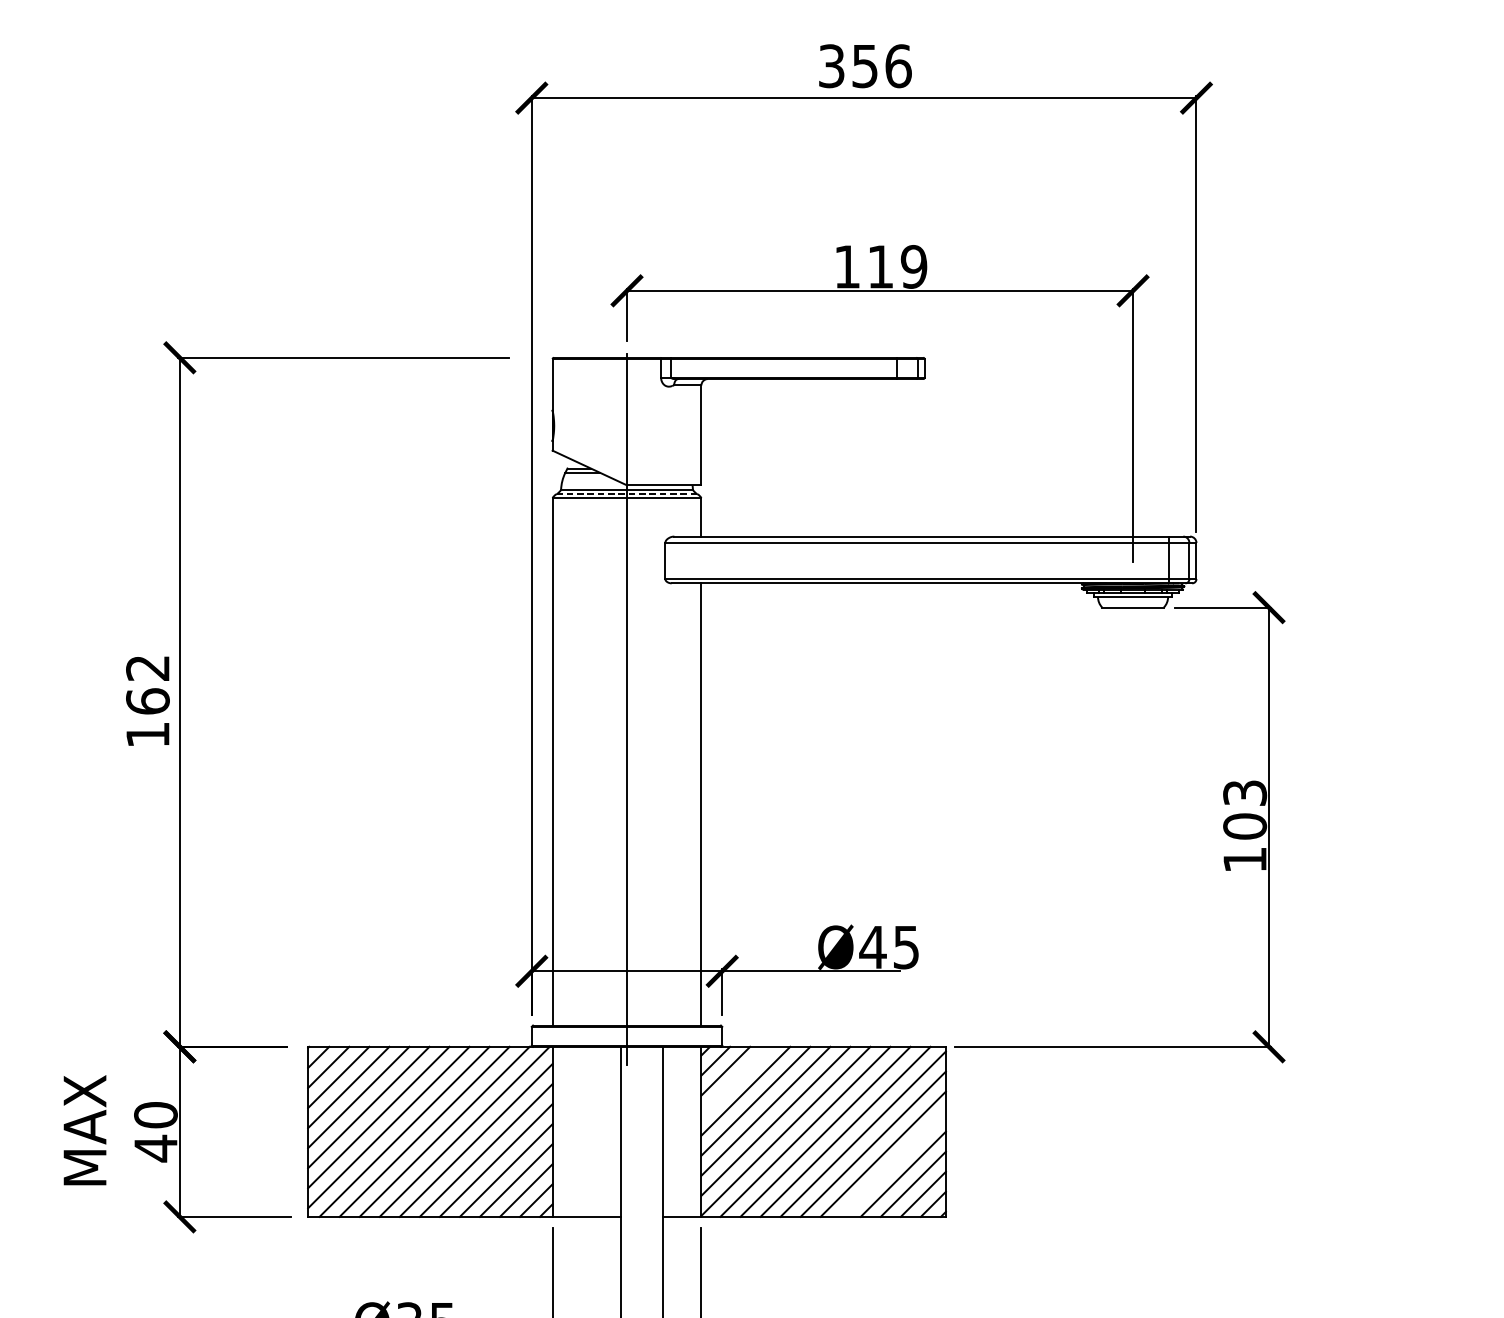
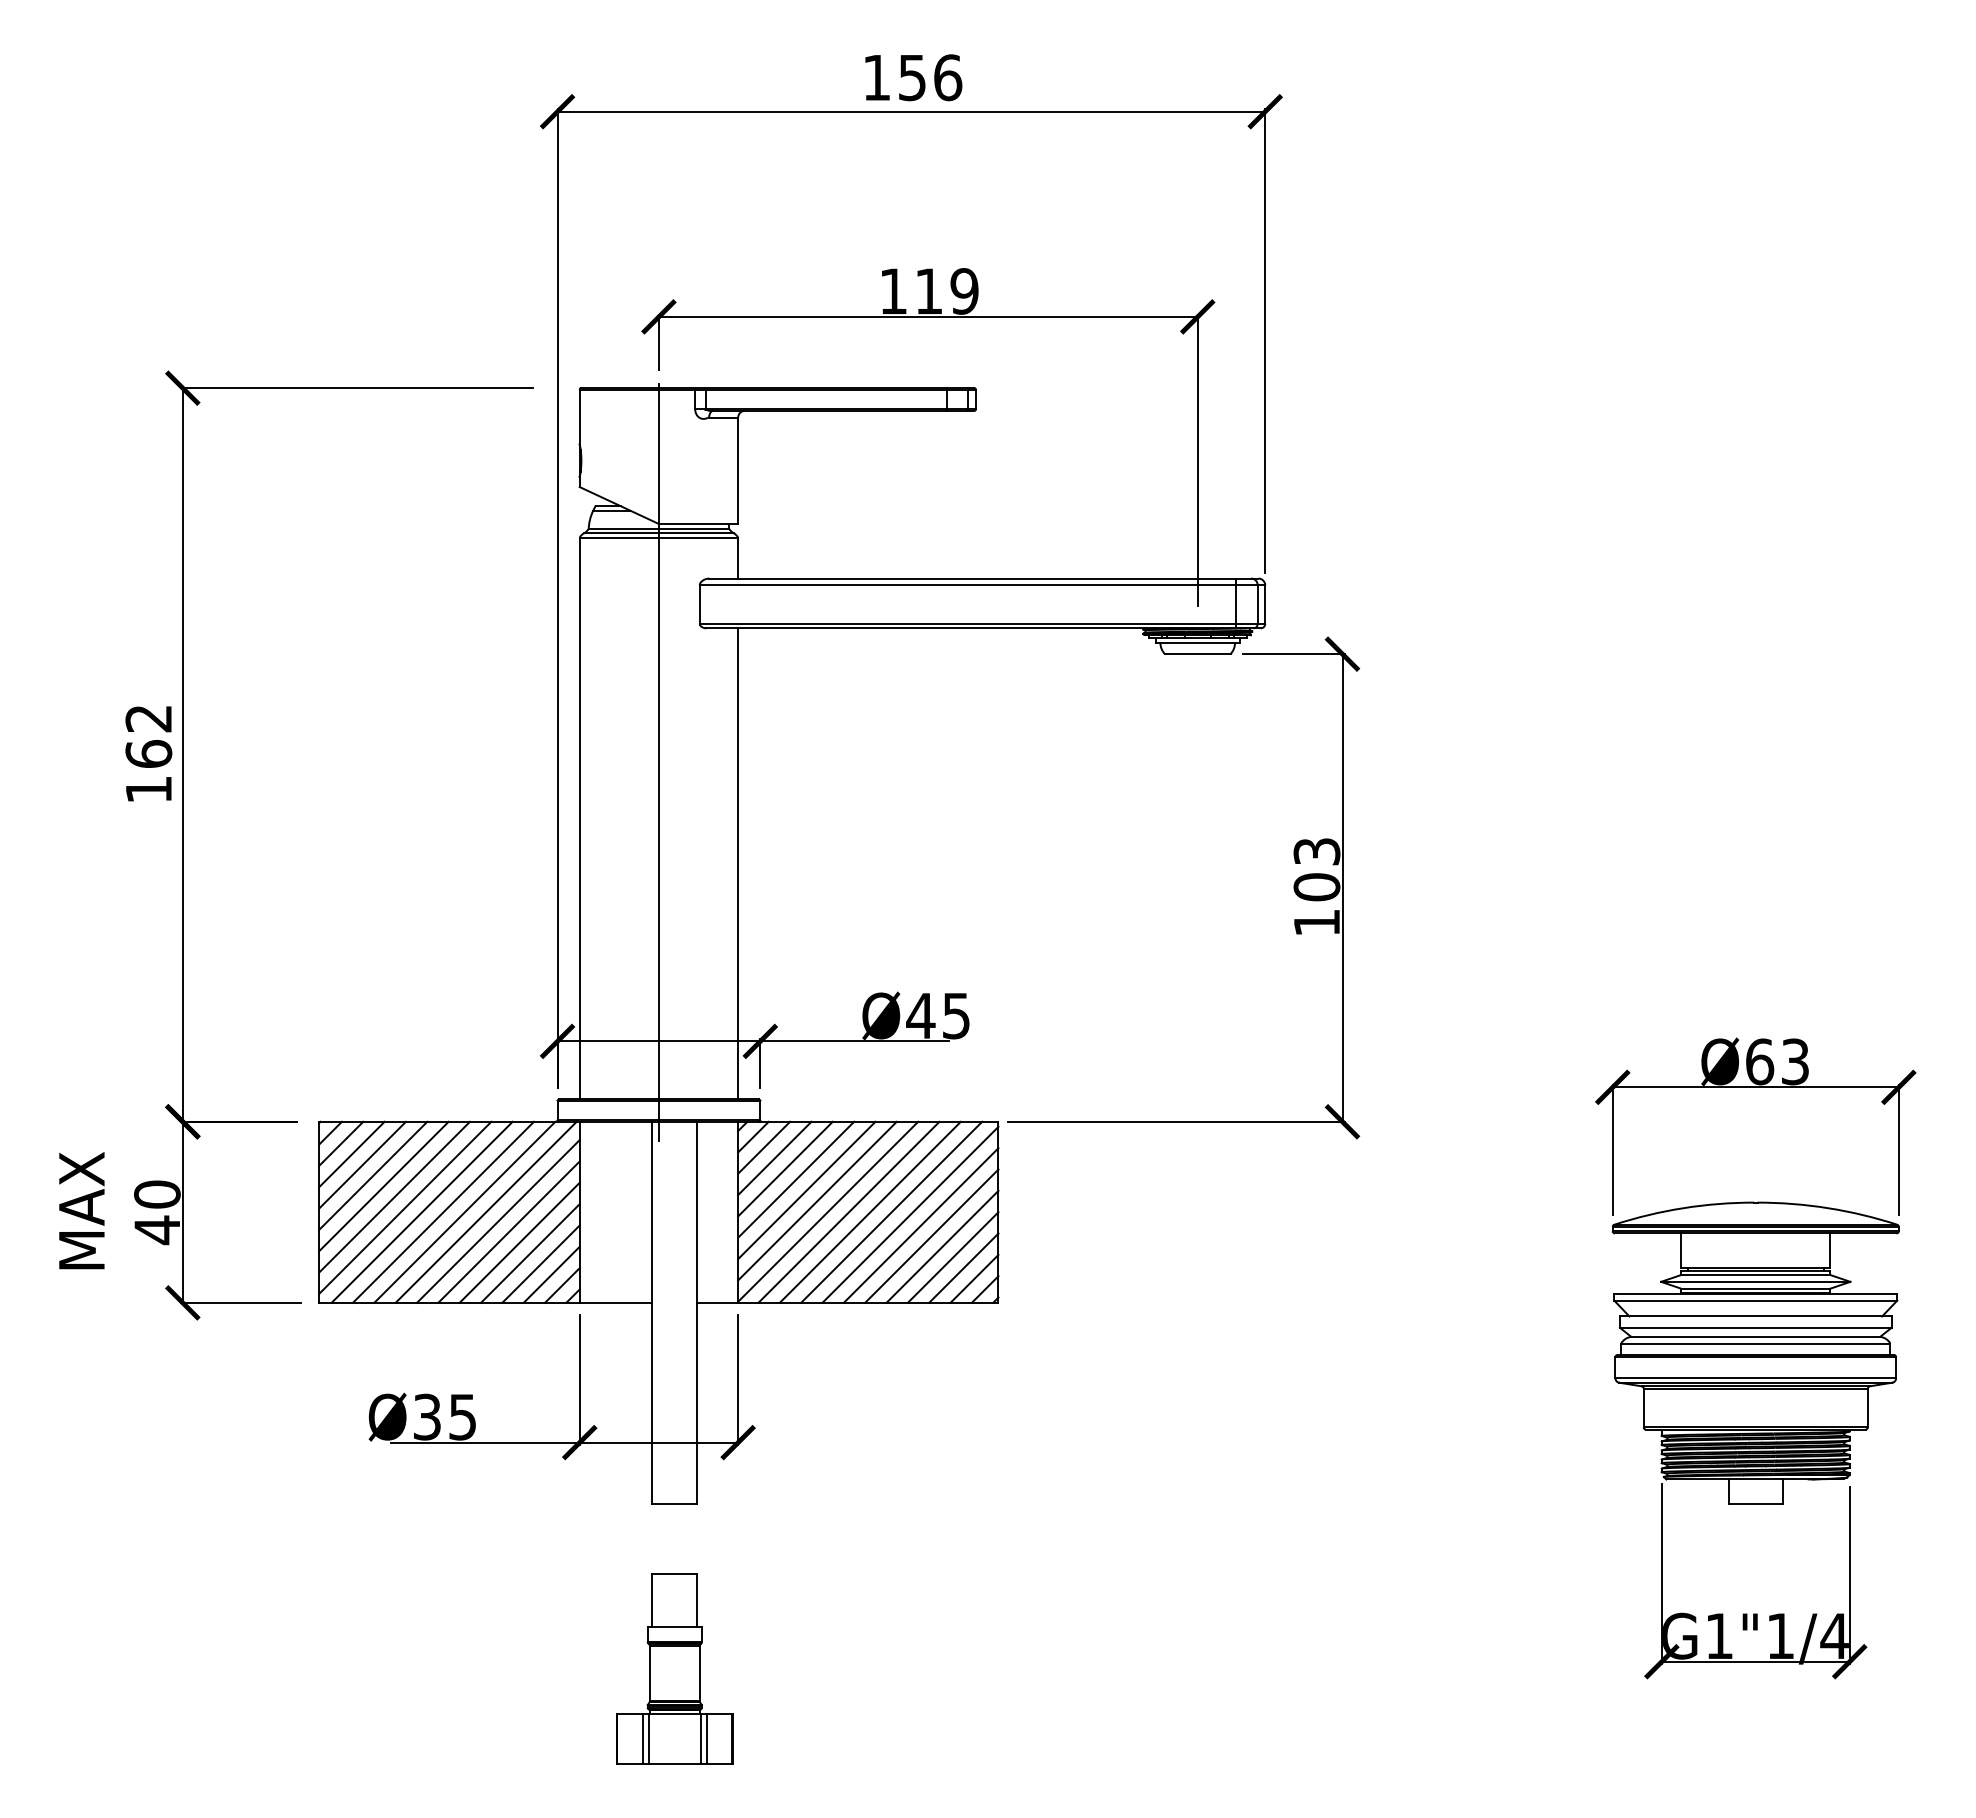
text: (831, 65) -> (876, 77), 356 -> 156
line: (626, 494) -> (658, 533), dashed -> solid
line: (735, 1081) -> (774, 1158), added
line: (893, 1163) -> (942, 1246), added

